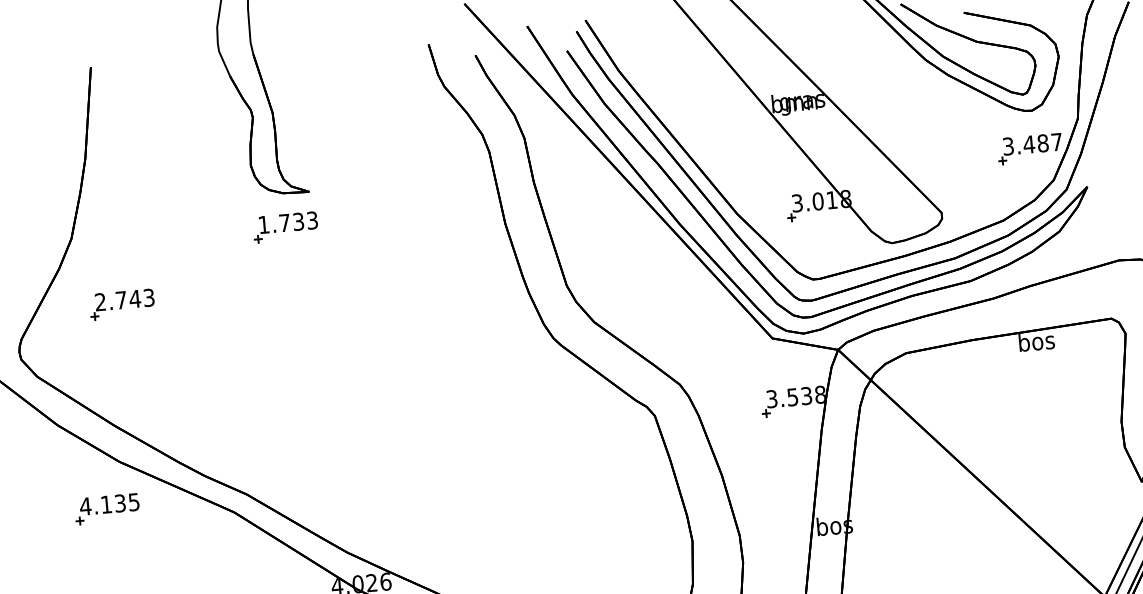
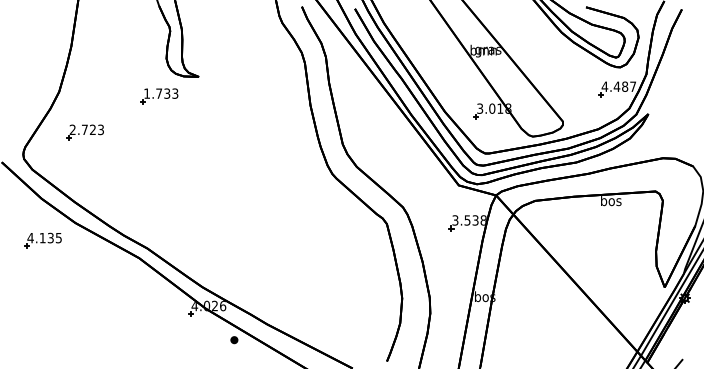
text: (1007, 146) -> (604, 86), 3.487 -> 4.487
part: (285, 227) -> (159, 96), moved
text: (134, 298) -> (92, 129), 2.743 -> 2.723
part: (106, 508) -> (42, 240), moved

